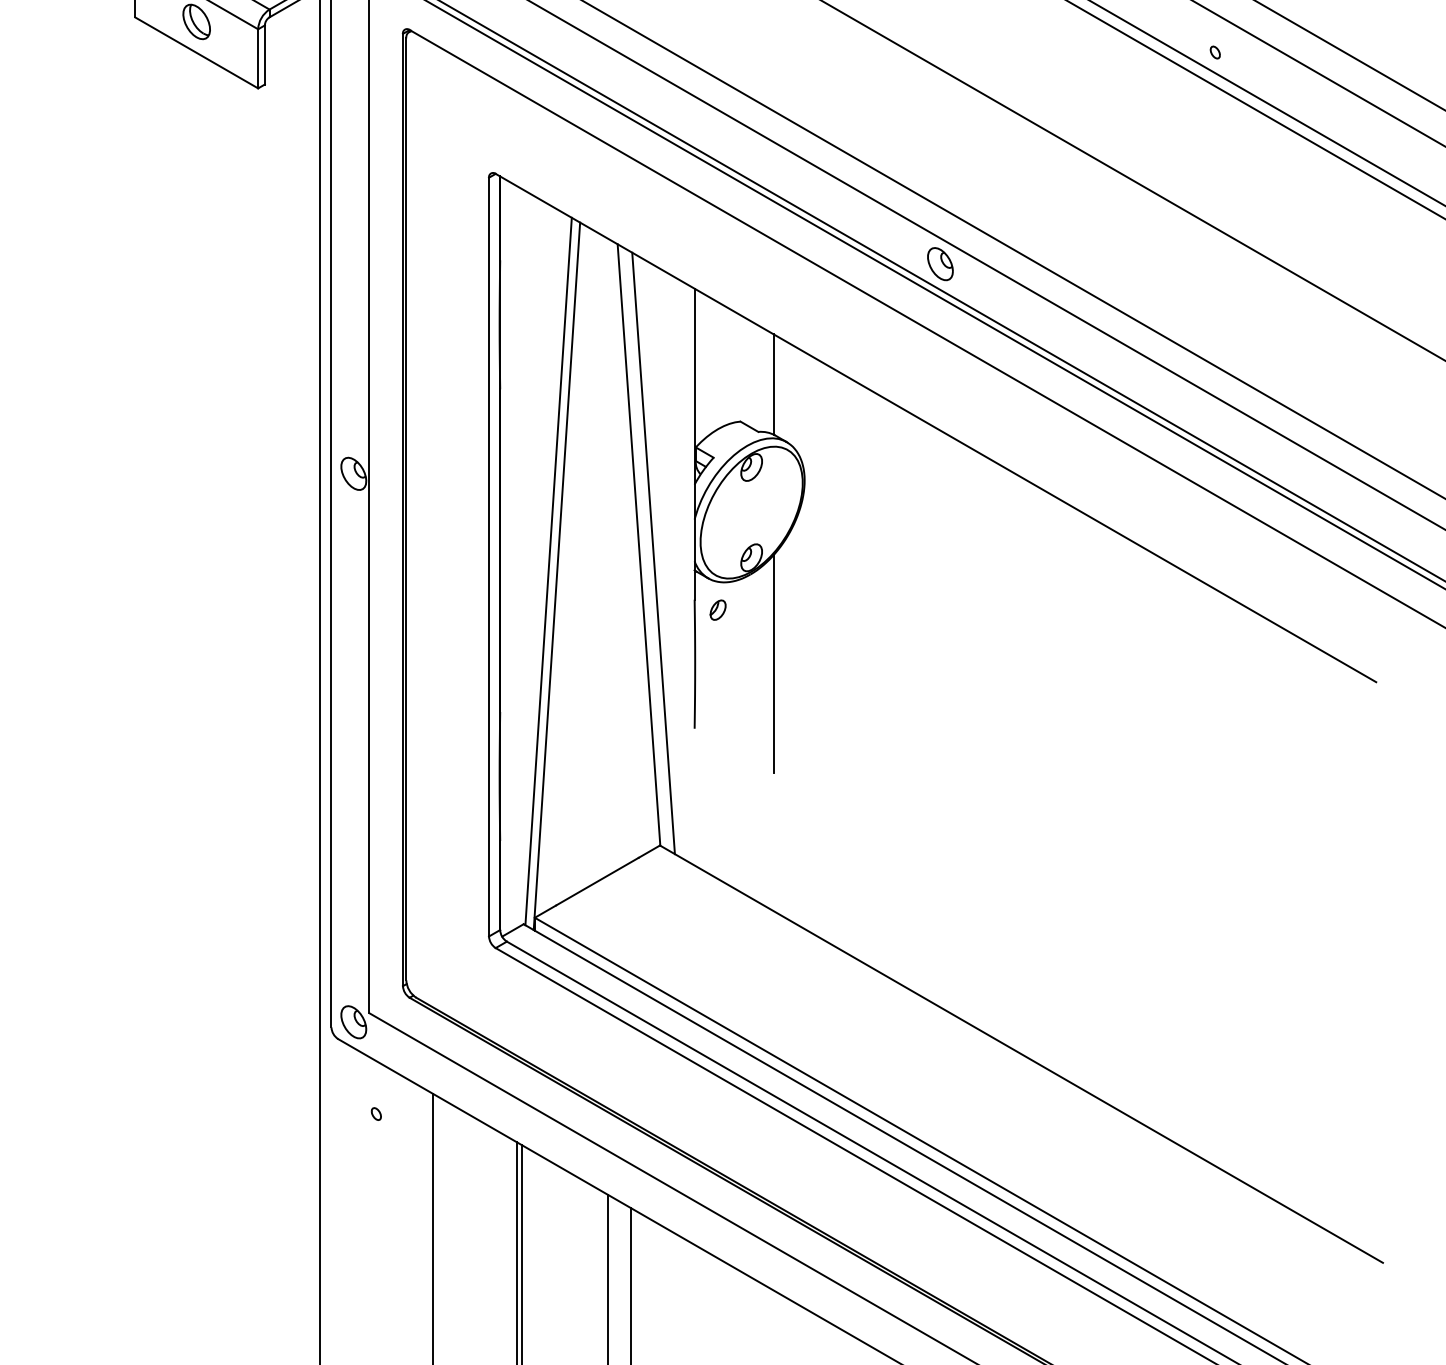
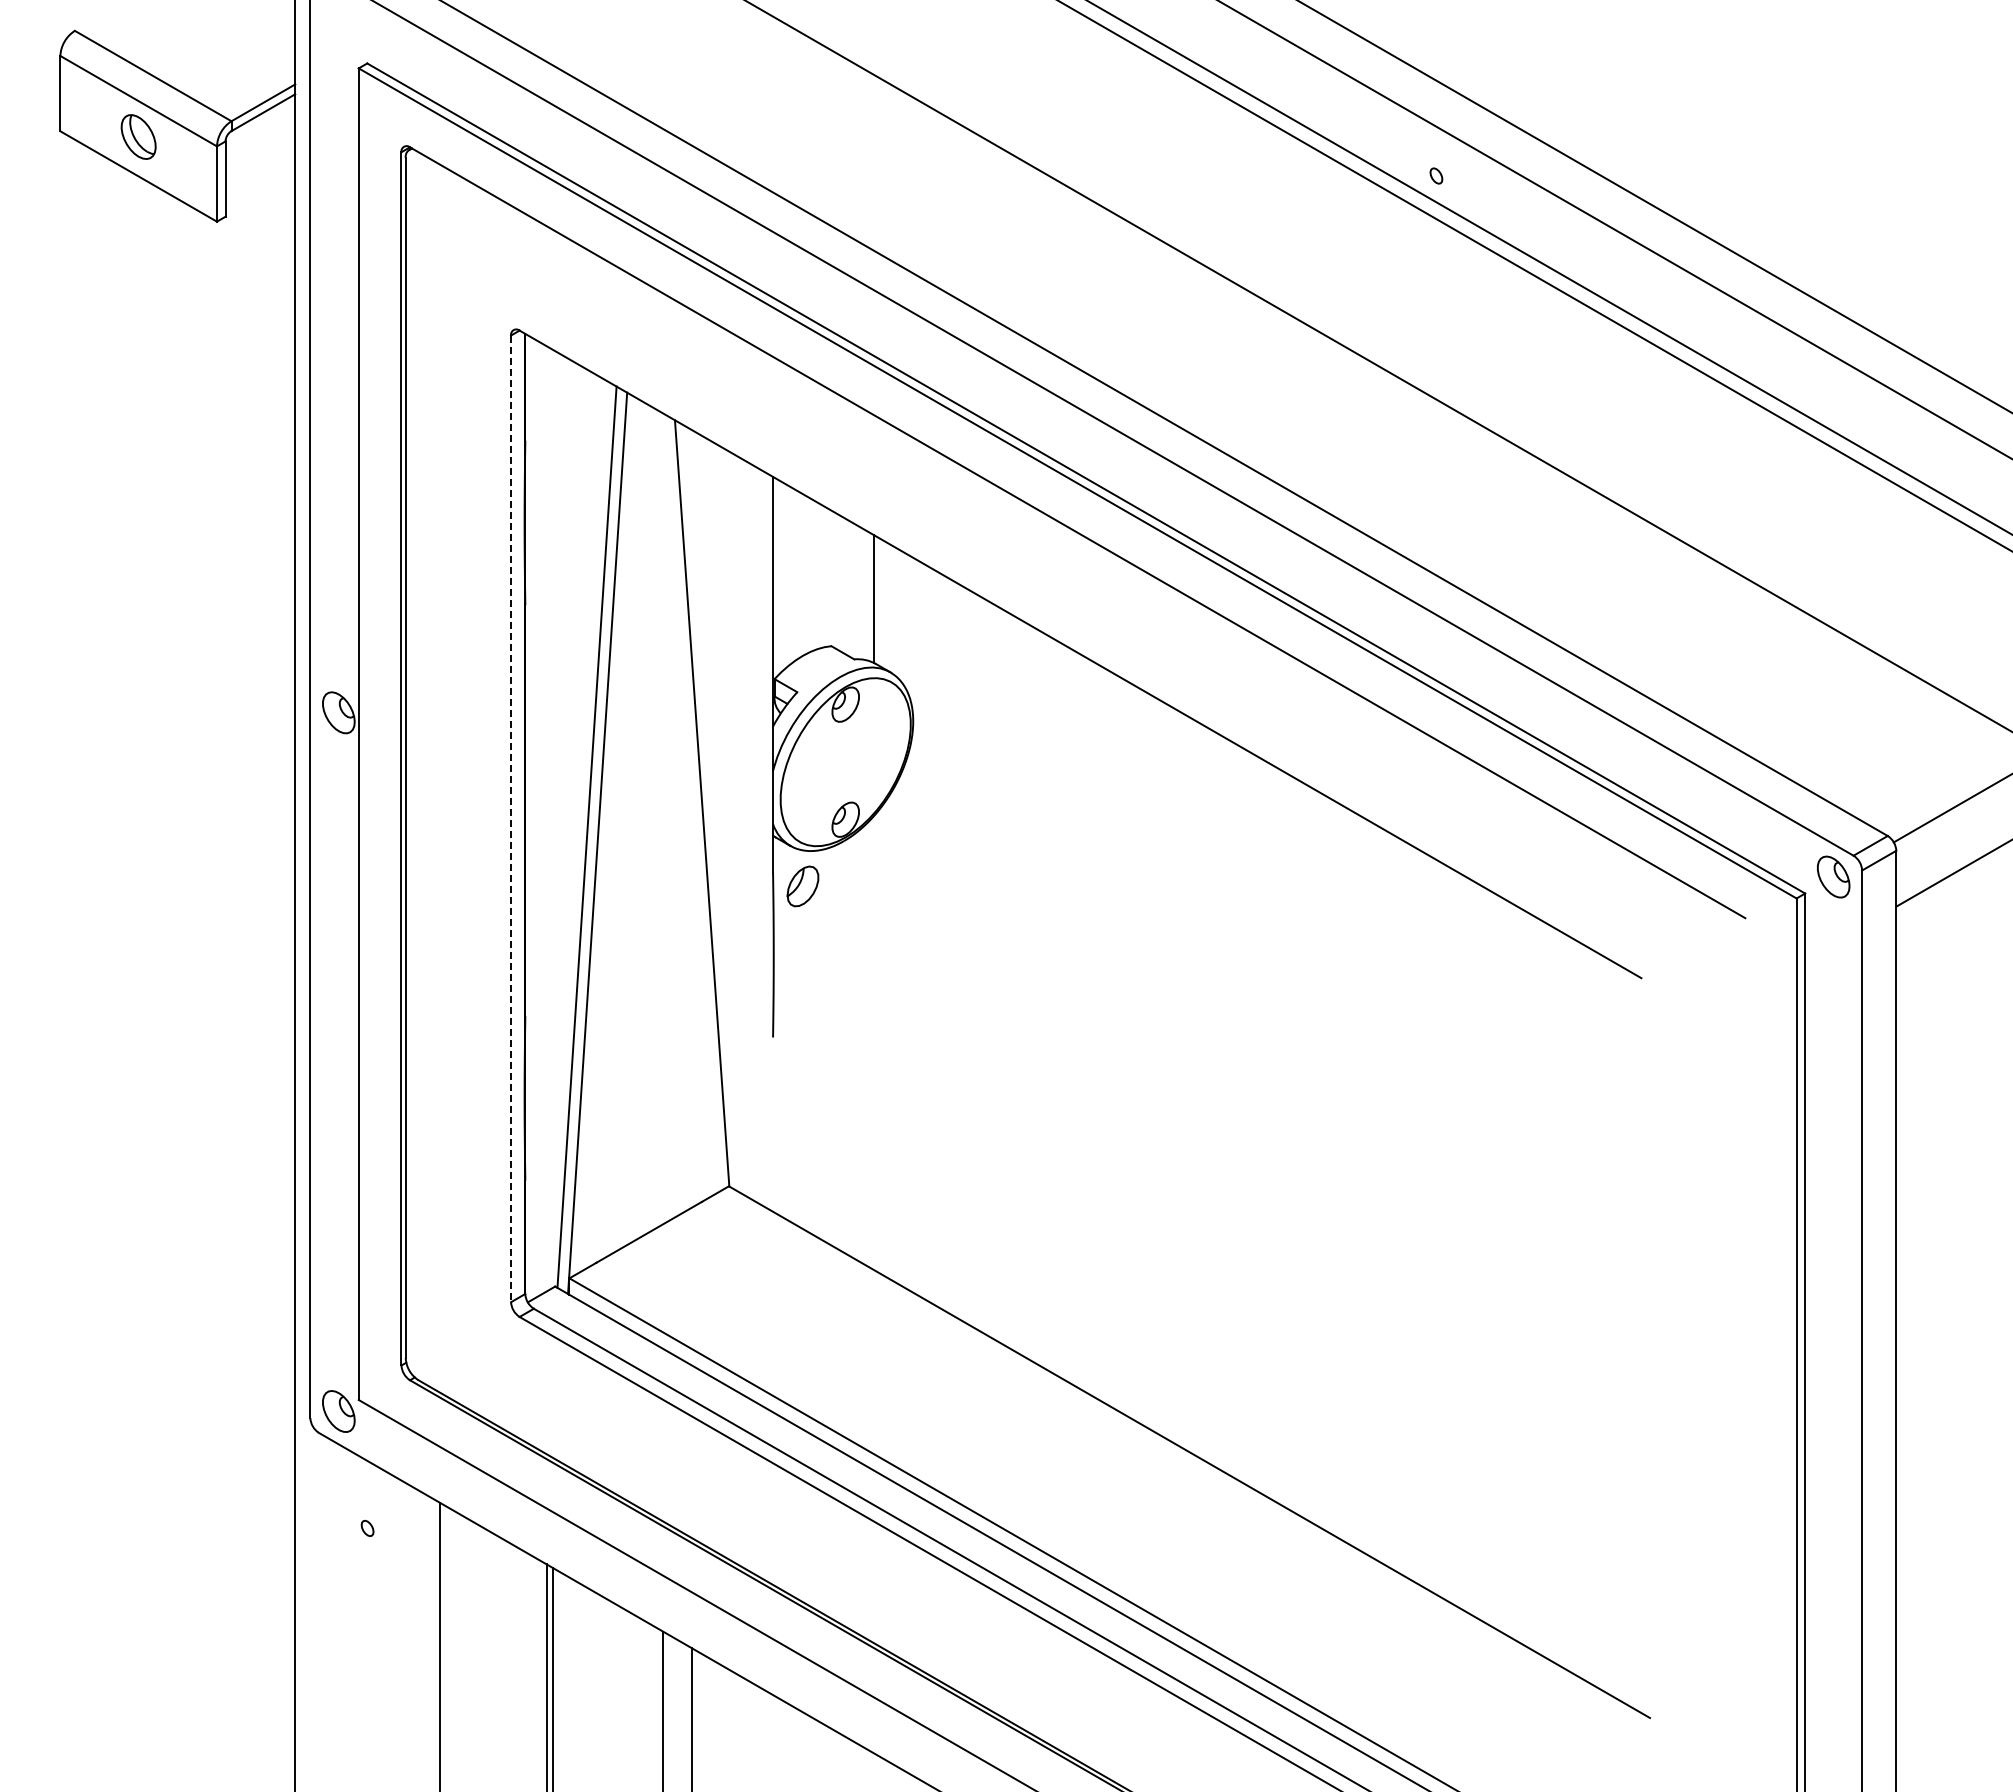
part: (939, 264) -> (1085, 445), removed
line: (653, 553) -> (720, 814), removed
line: (489, 557) -> (511, 819), solid -> dashed
part: (717, 610) -> (802, 886), size x1.6
line: (773, 664) -> (873, 955), removed

